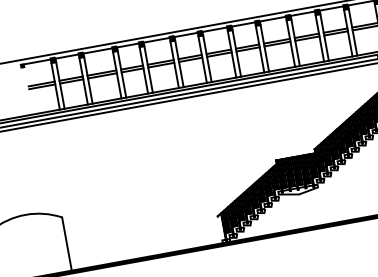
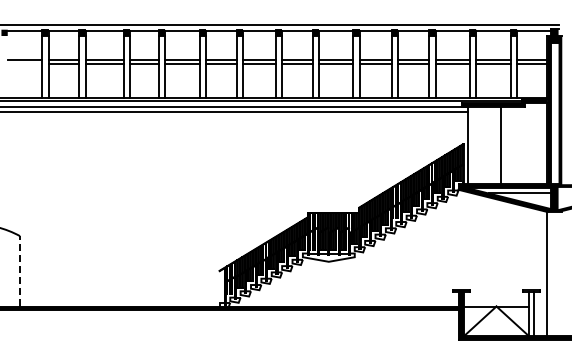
line: (41, 87) -> (24, 64), removed
line: (67, 243) -> (20, 270), solid -> dashed

